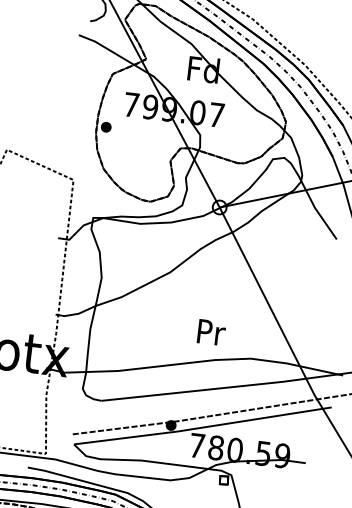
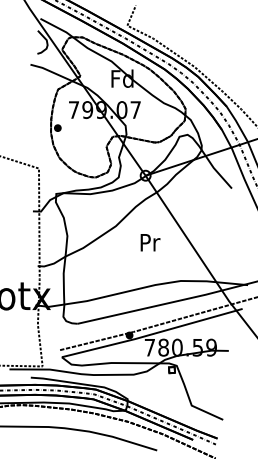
text: (211, 332) -> (150, 242), moved

